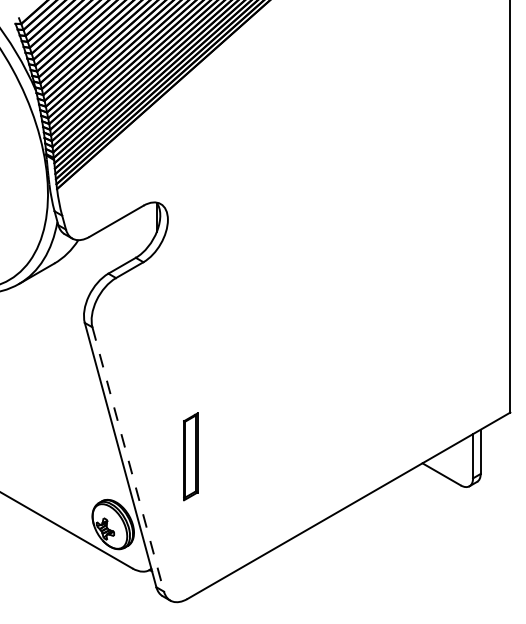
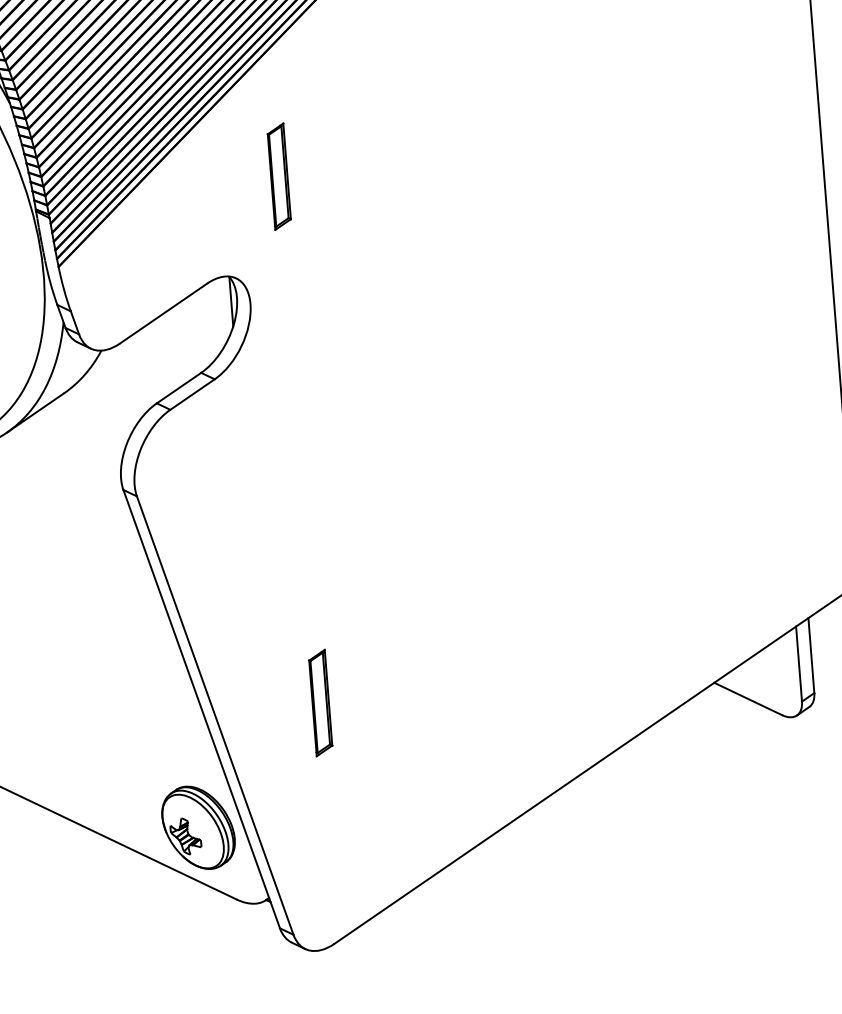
part: (190, 146) -> (278, 176), added
part: (190, 457) -> (320, 703), size x0.71
line: (128, 459) -> (215, 715), dashed -> solid

